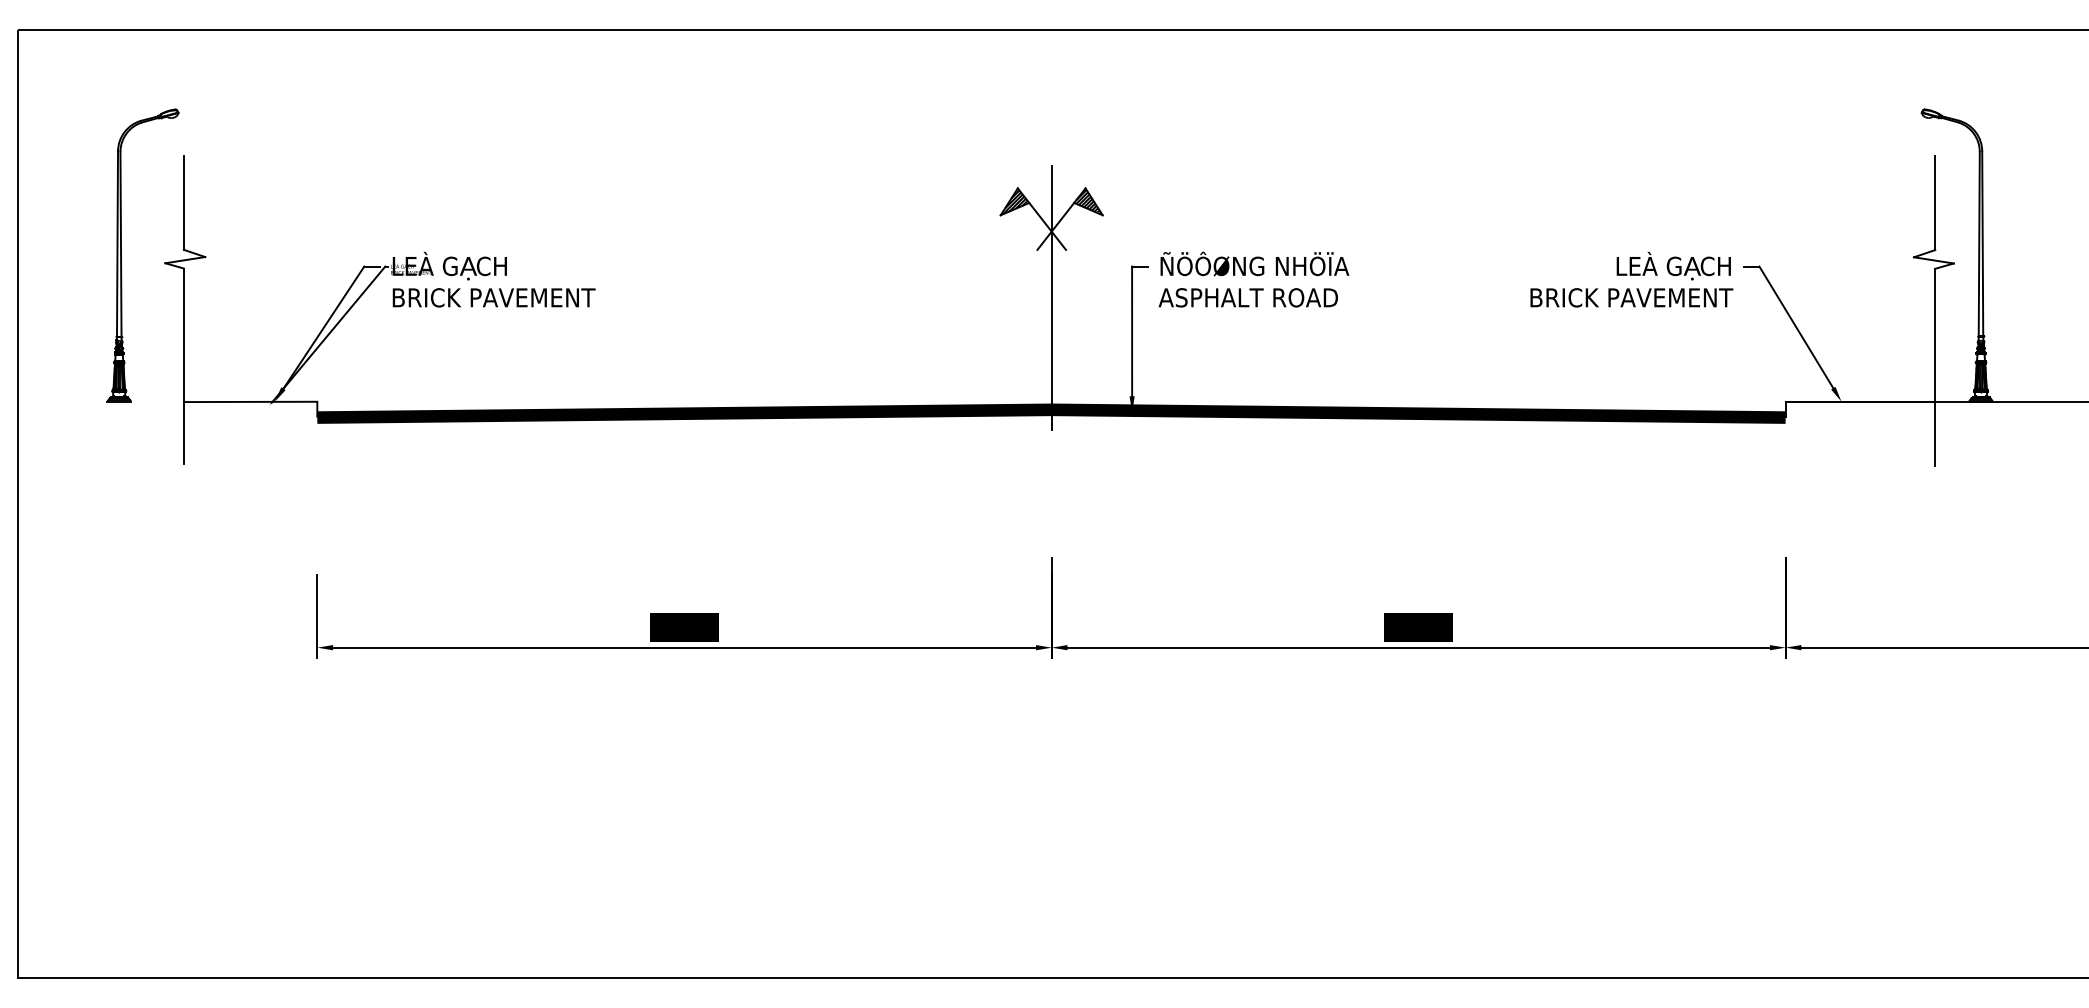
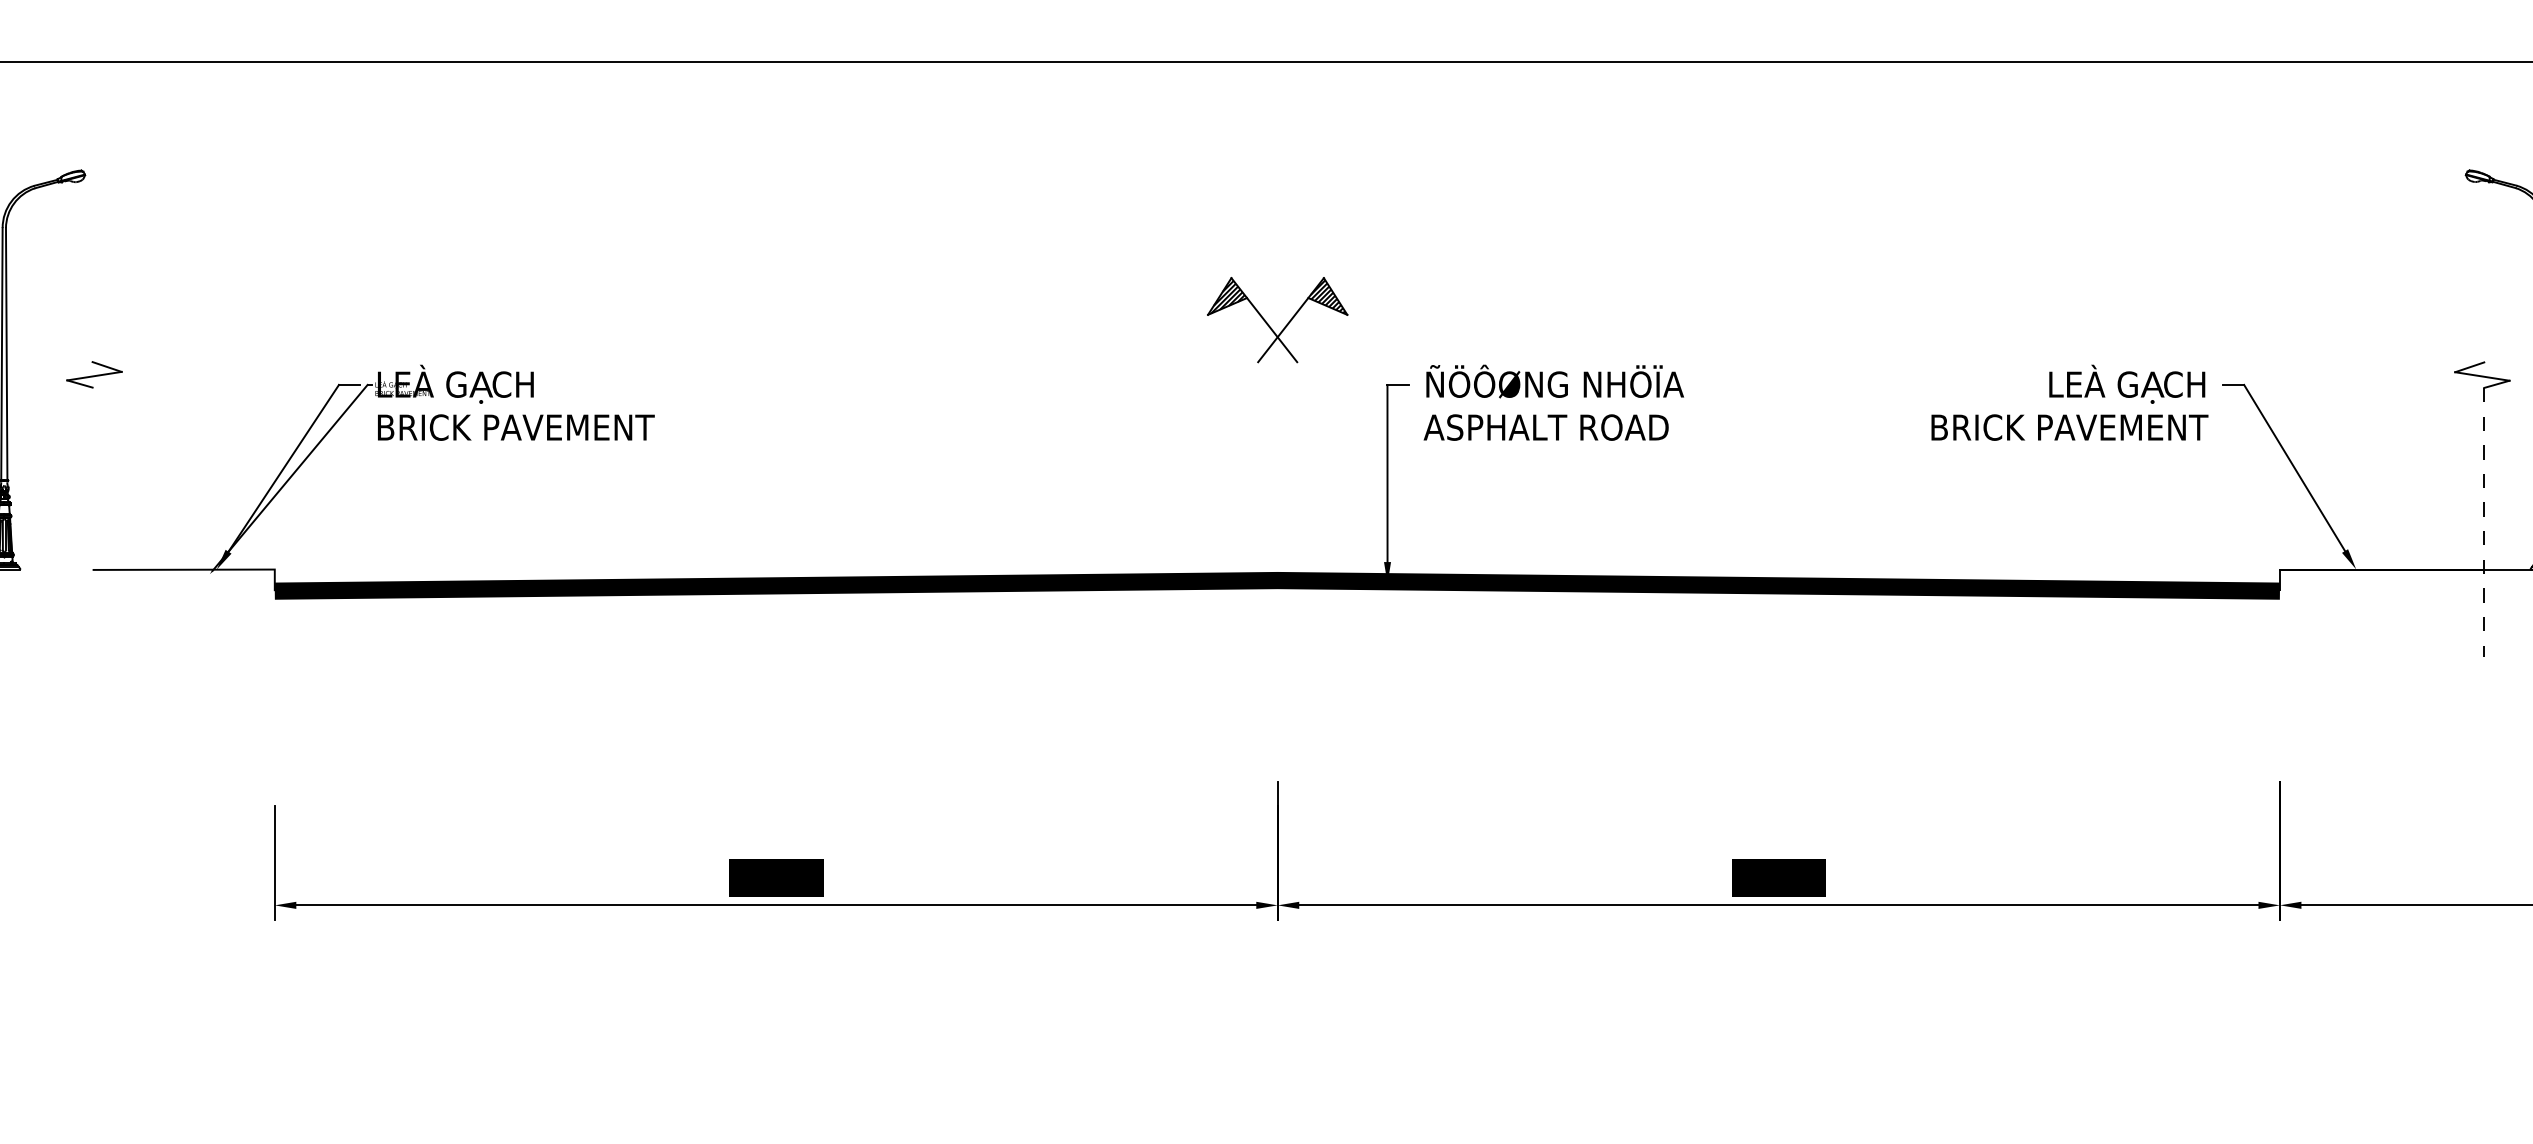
line: (183, 202) -> (92, 297), removed
line: (1935, 203) -> (2484, 298), removed
line: (1051, 298) -> (1277, 428), removed
line: (183, 365) -> (92, 520), removed
line: (1935, 367) -> (2484, 522), solid -> dashed

